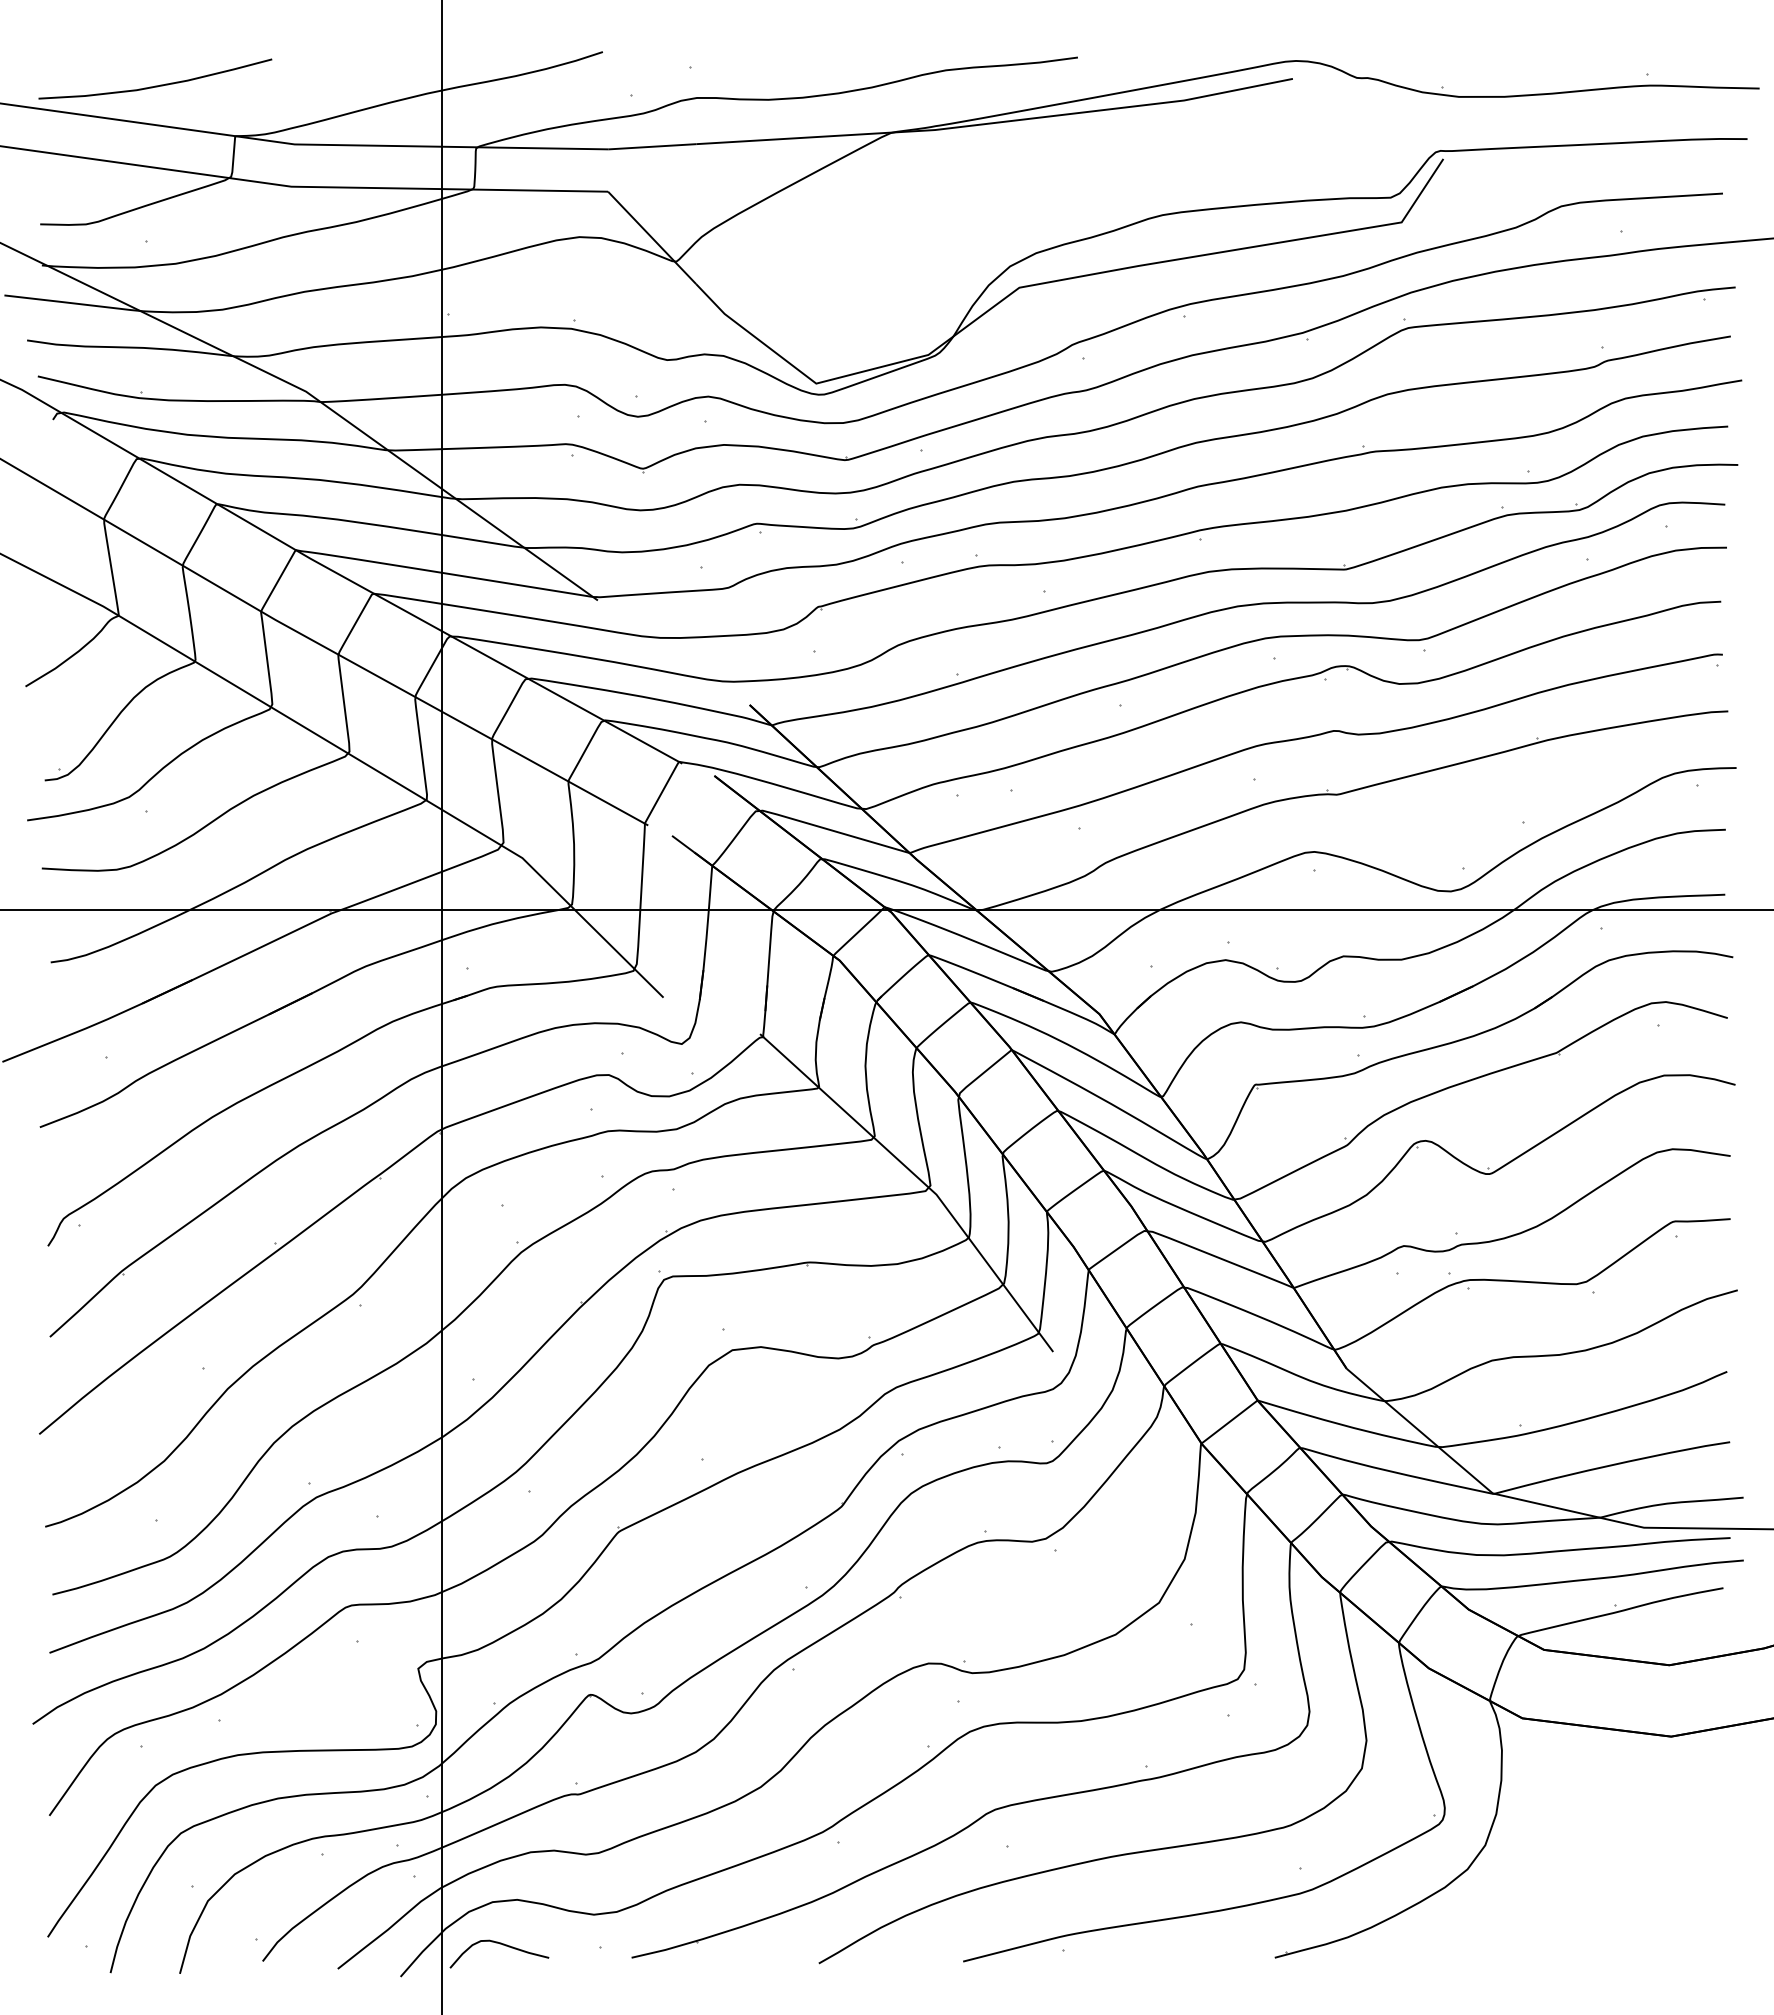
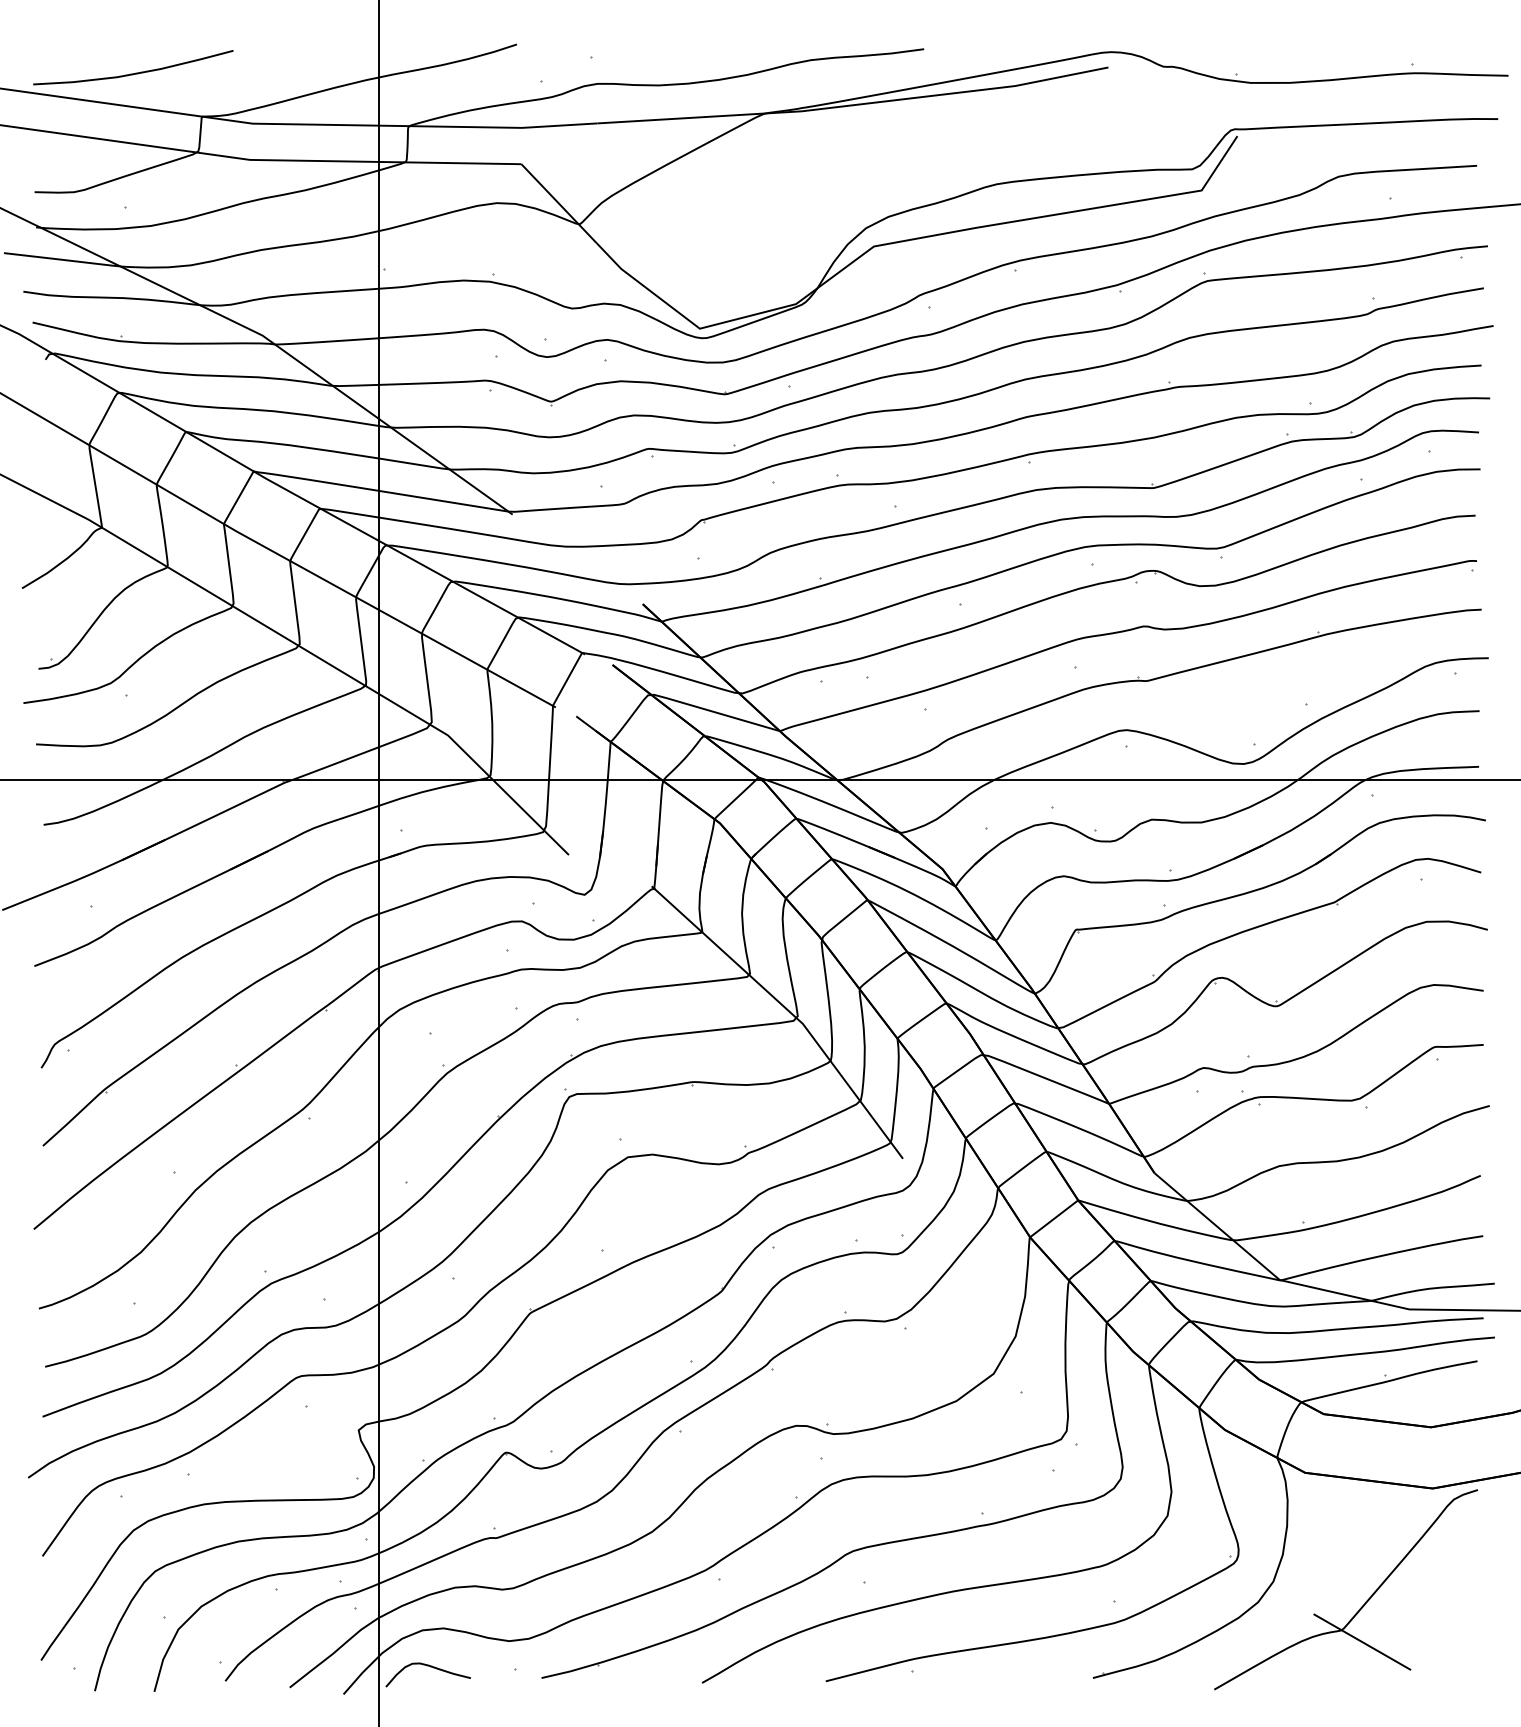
part: (1590, 1871) -> (1363, 1604), added

